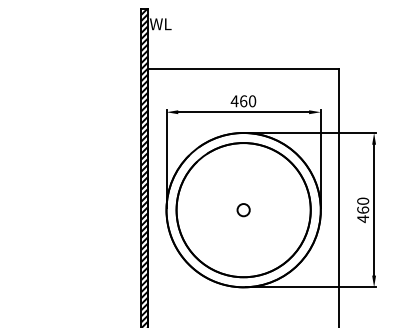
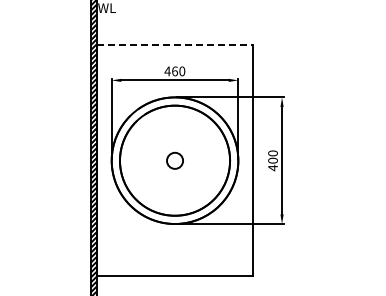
line: (244, 69) -> (175, 45), solid -> dashed
circle: (243, 209) -> (174, 160), size x1.6
text: (362, 209) -> (272, 160), 460 -> 400

